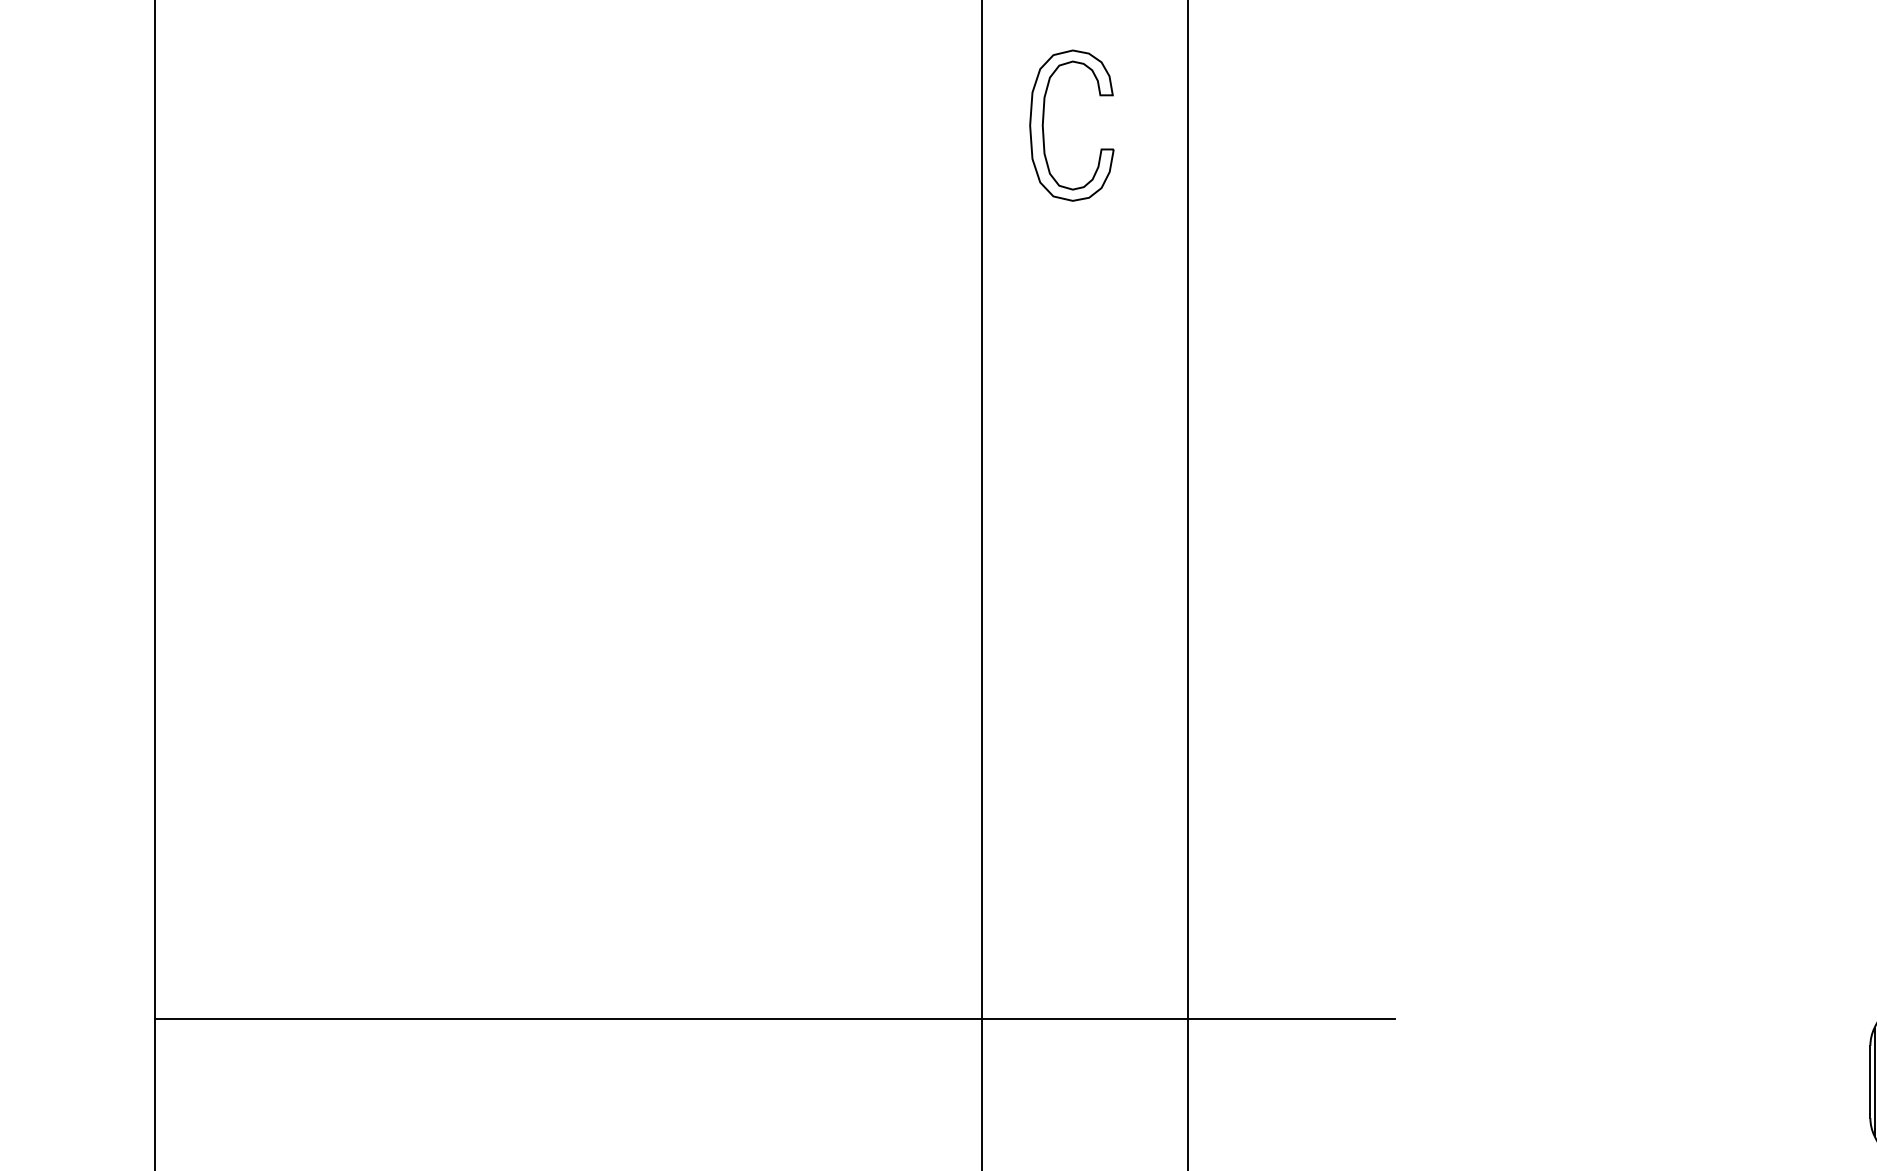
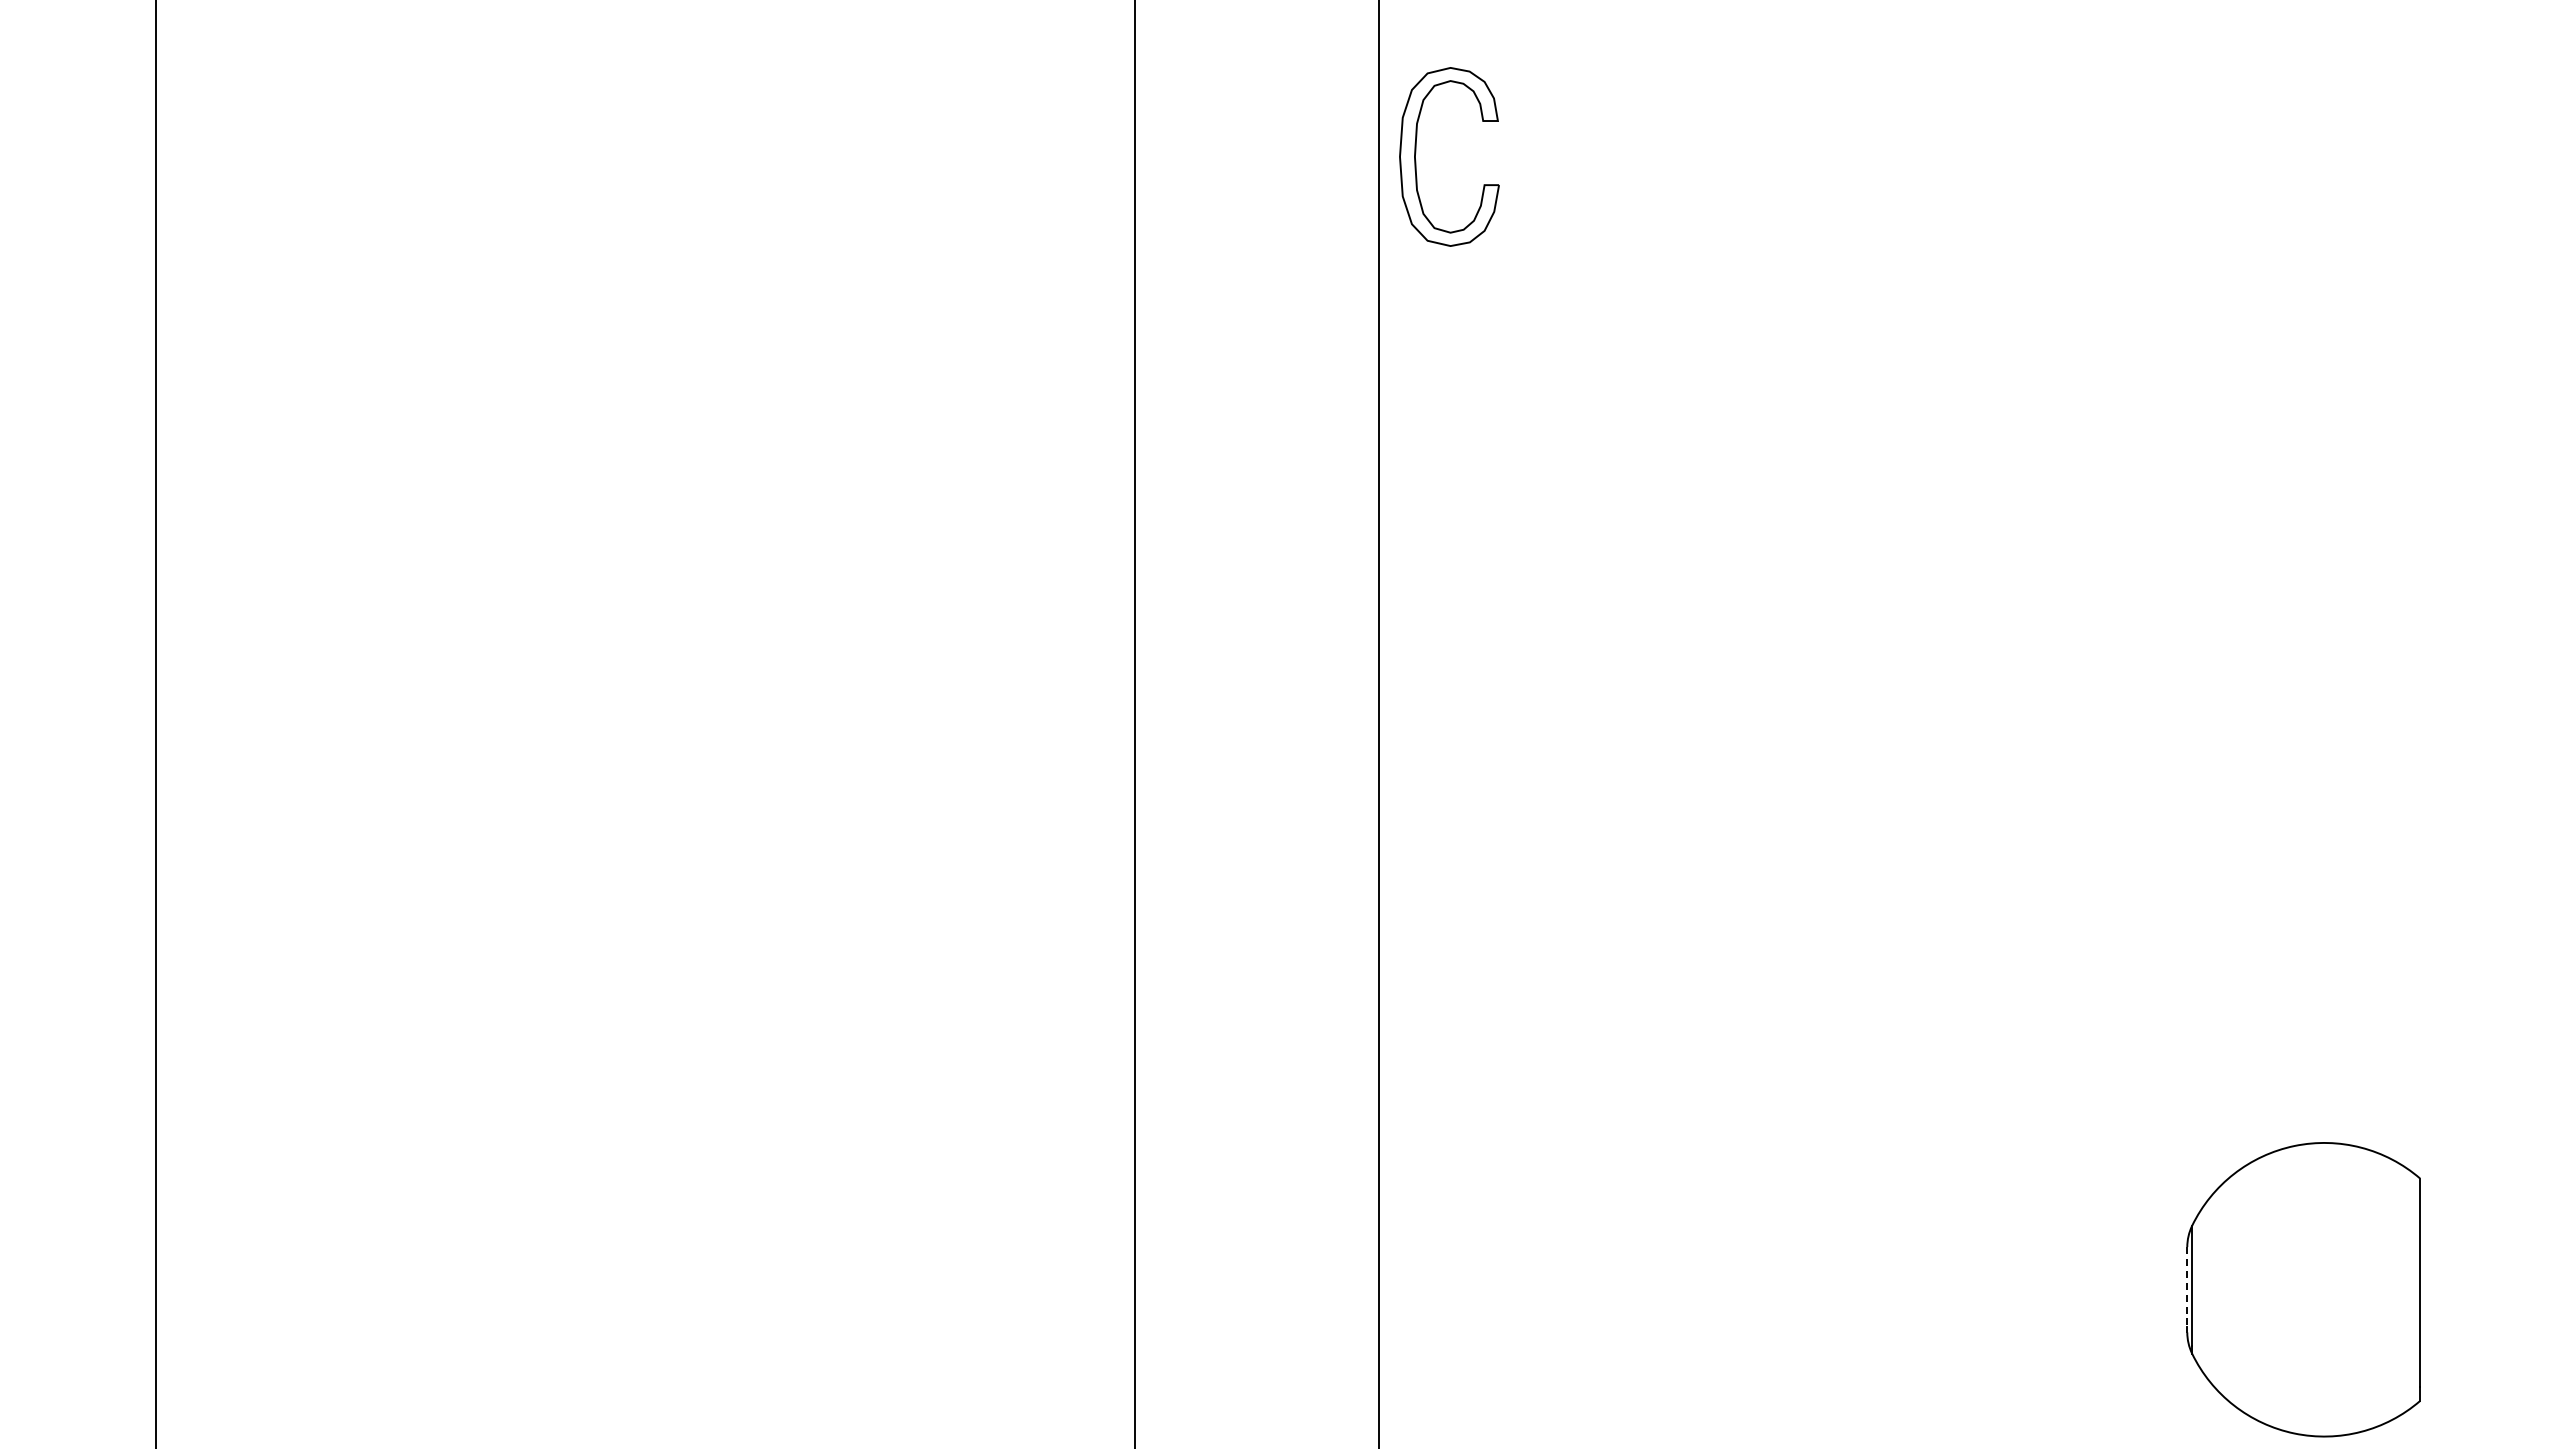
part: (1044, 121) -> (1416, 152), moved
line: (774, 1019) -> (889, 1215), removed
line: (1870, 1080) -> (2187, 1287), solid -> dashed

